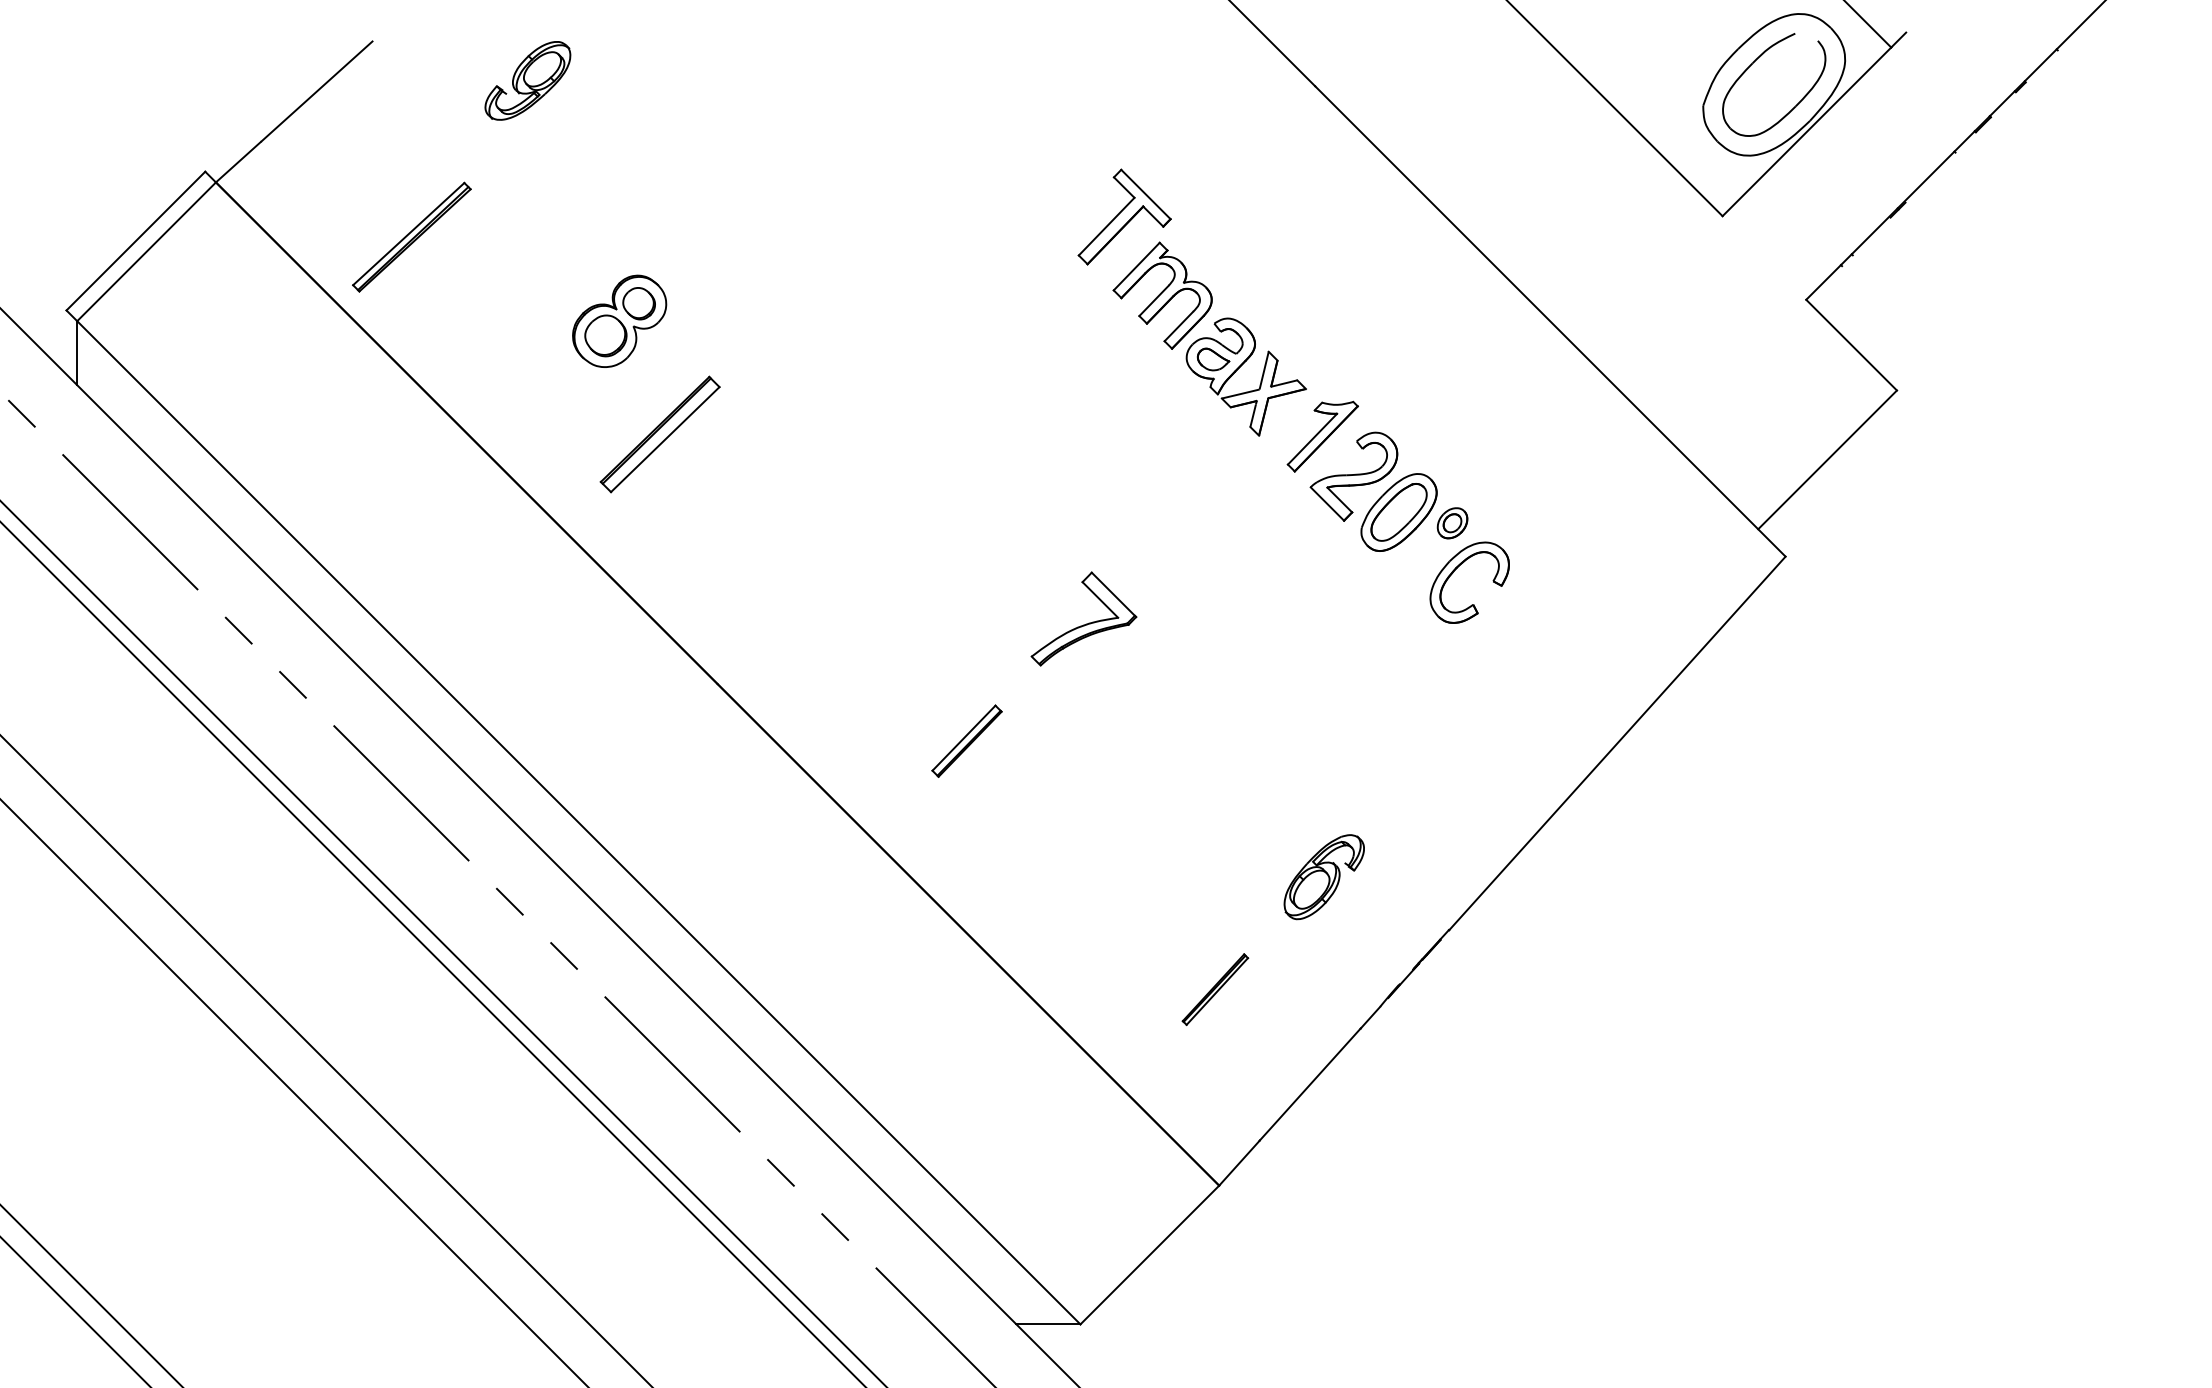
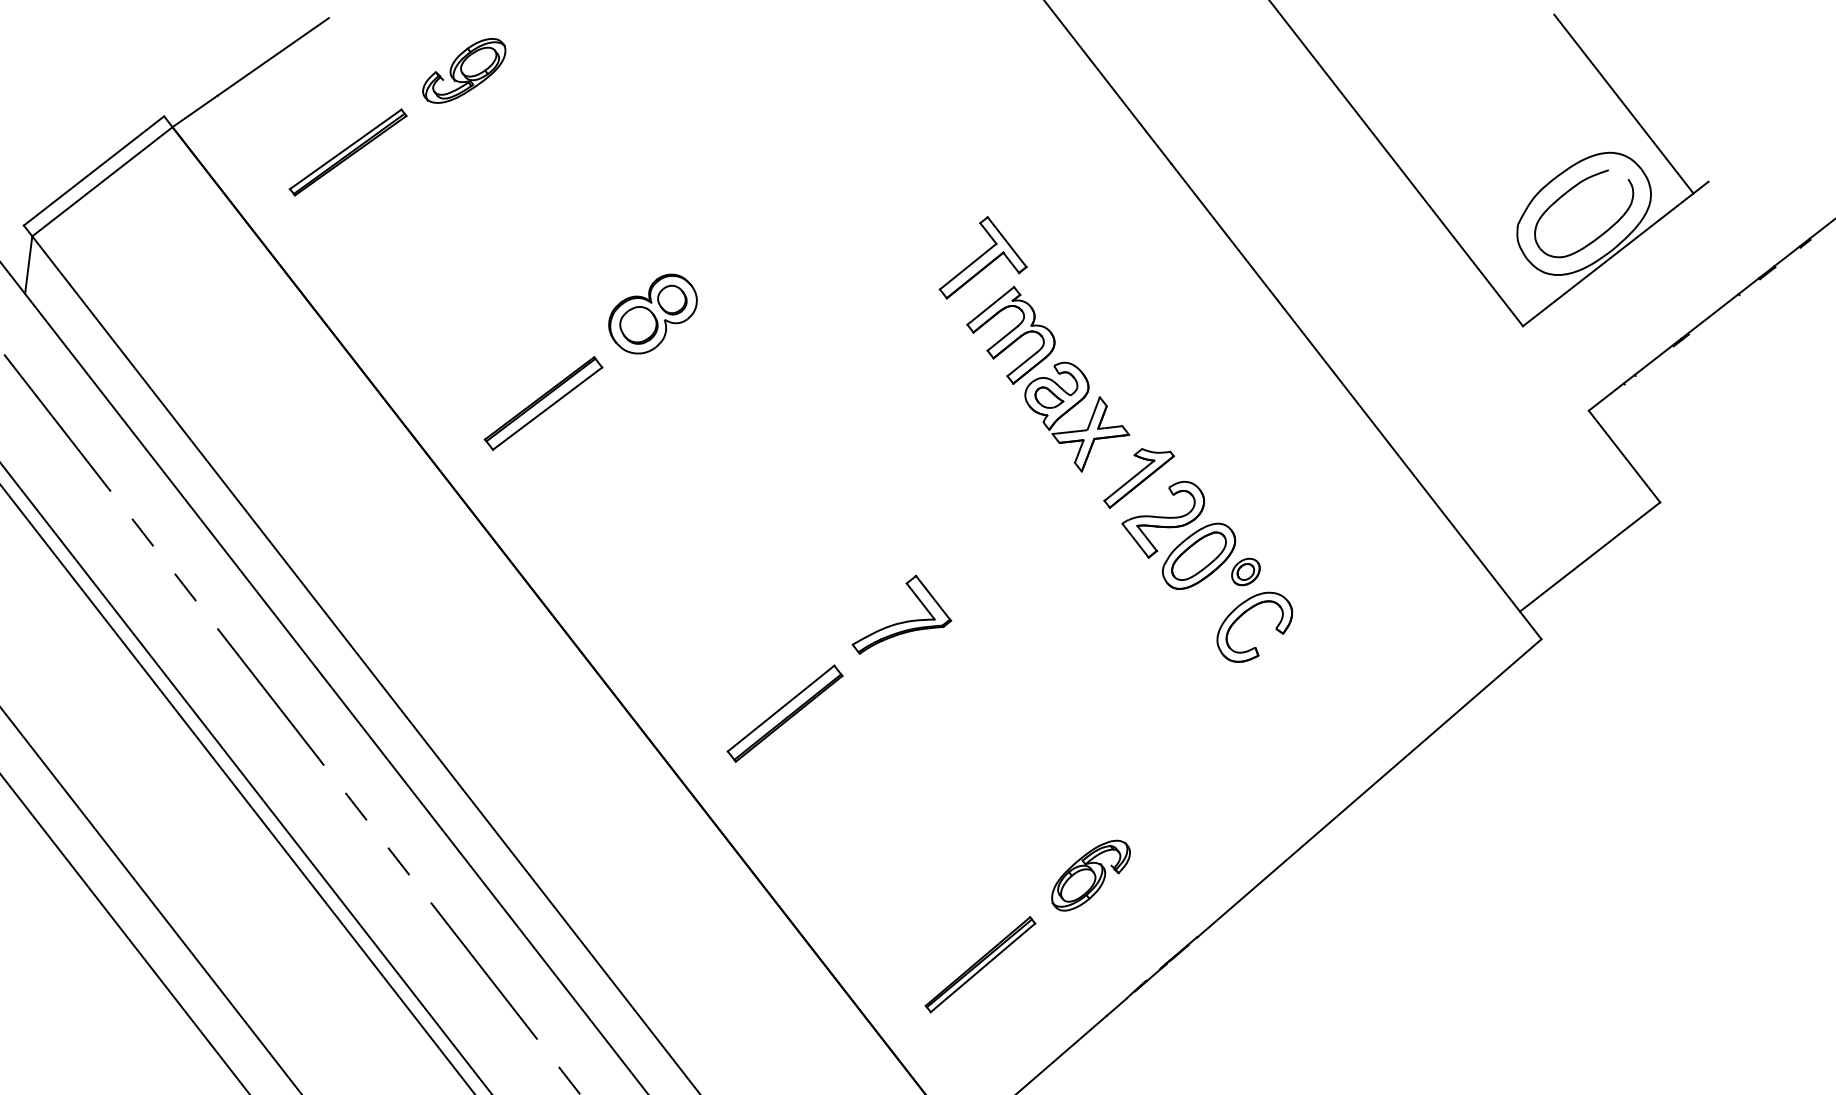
part: (411, 236) -> (347, 151), moved
part: (619, 320) -> (652, 313), moved
part: (966, 740) -> (784, 712), size x1.67
part: (1215, 989) -> (980, 964), size x1.67

